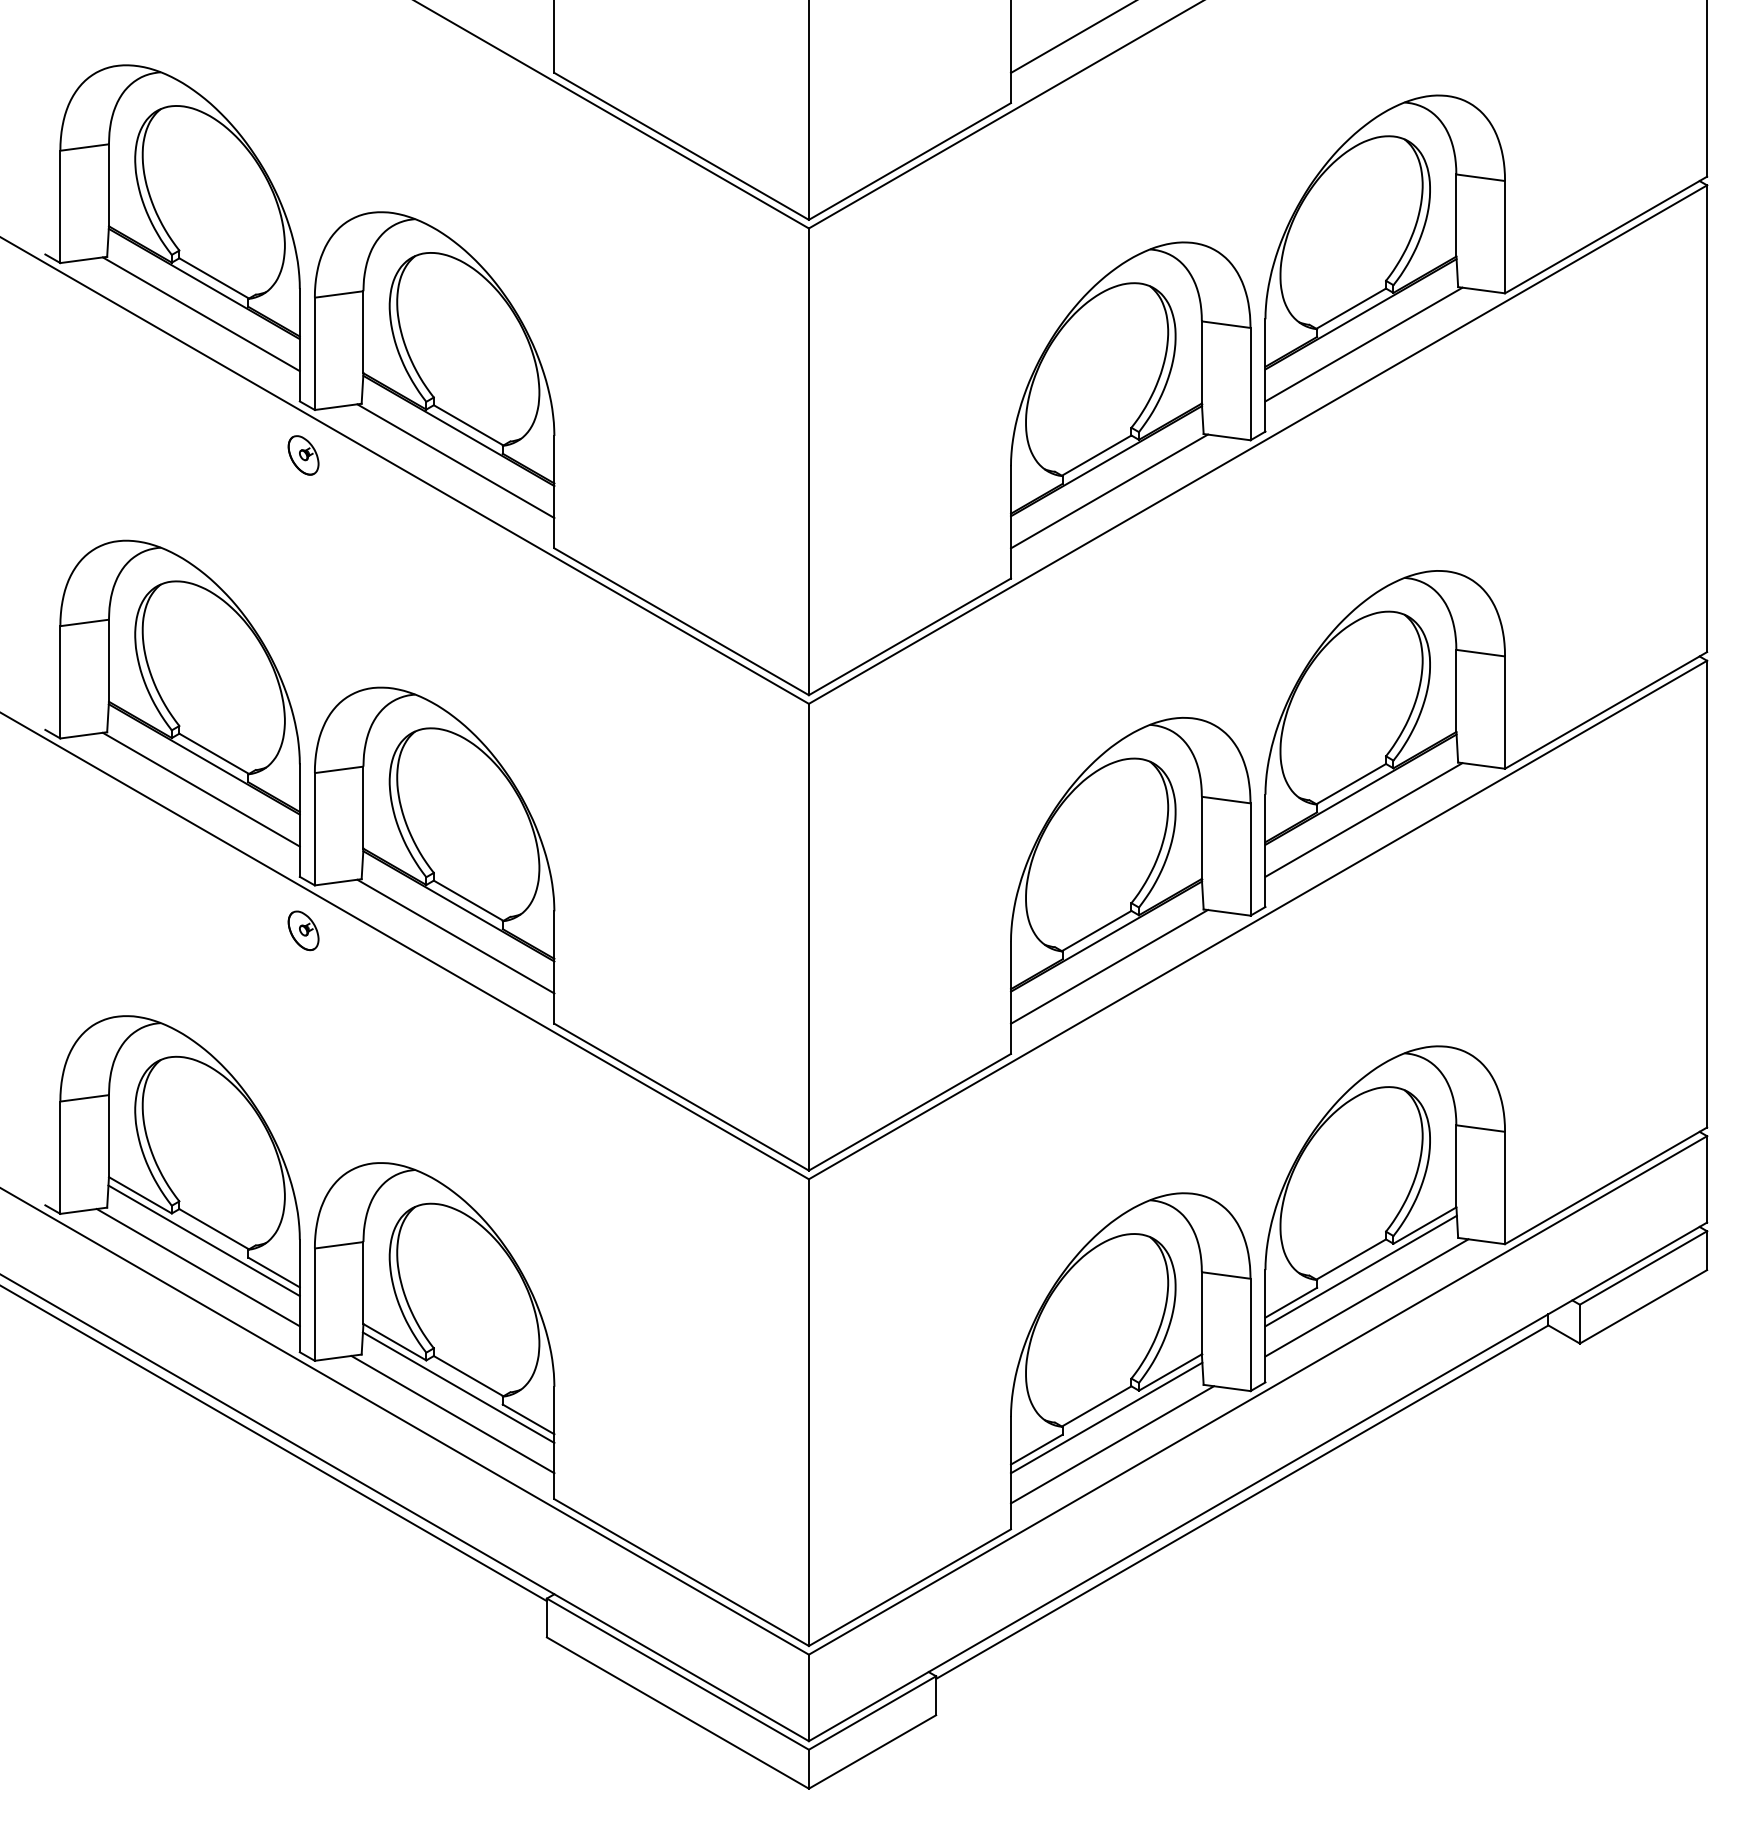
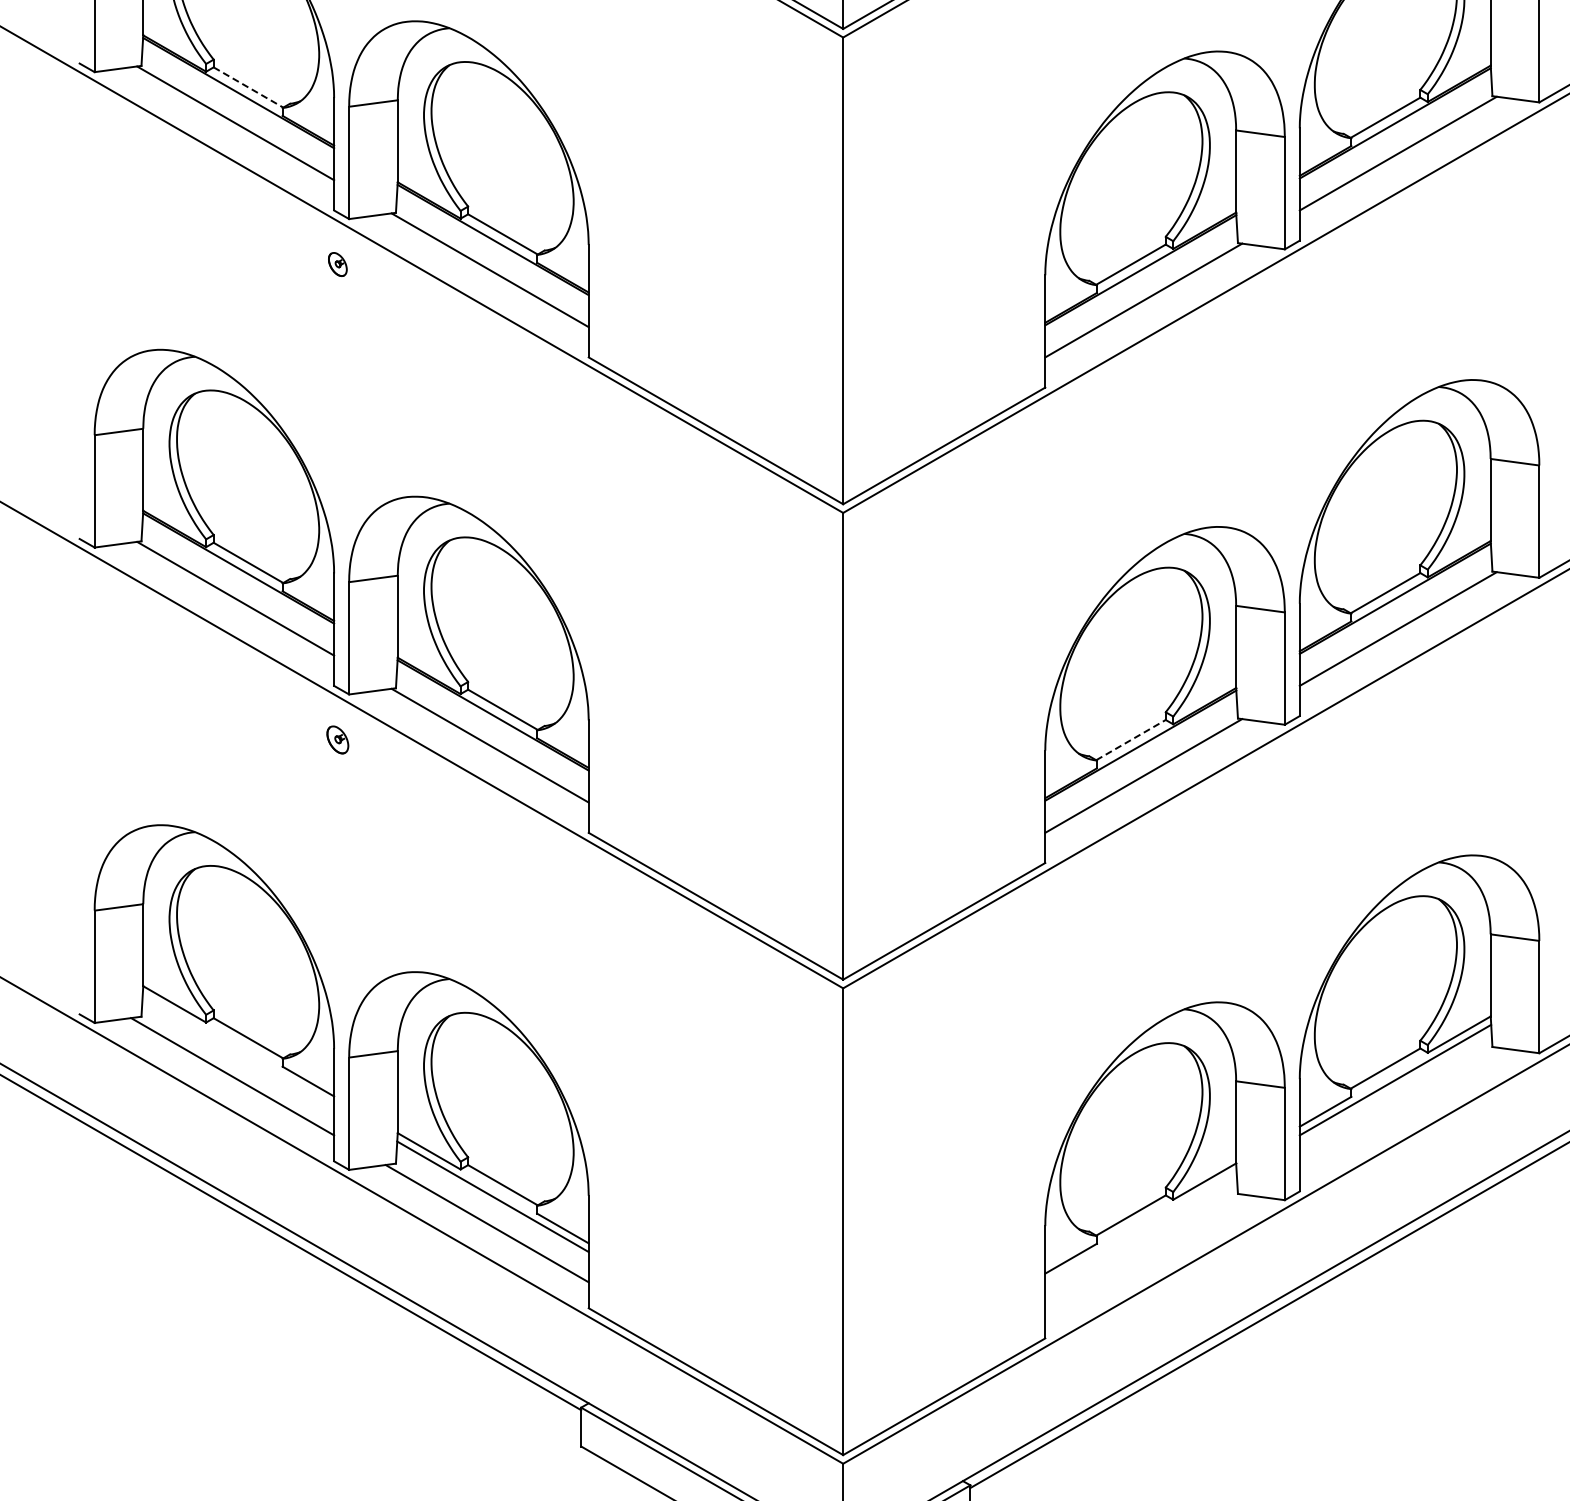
line: (214, 278) -> (248, 87), solid -> dashed
part: (303, 455) -> (337, 264), size x0.6
part: (303, 930) -> (337, 739), size x0.7
line: (1097, 930) -> (1131, 739), solid -> dashed
line: (203, 1240) -> (237, 1049), removed
line: (1366, 1297) -> (1400, 1106), removed
line: (1106, 1417) -> (1140, 1226), removed
line: (1112, 1444) -> (1146, 1253), removed

